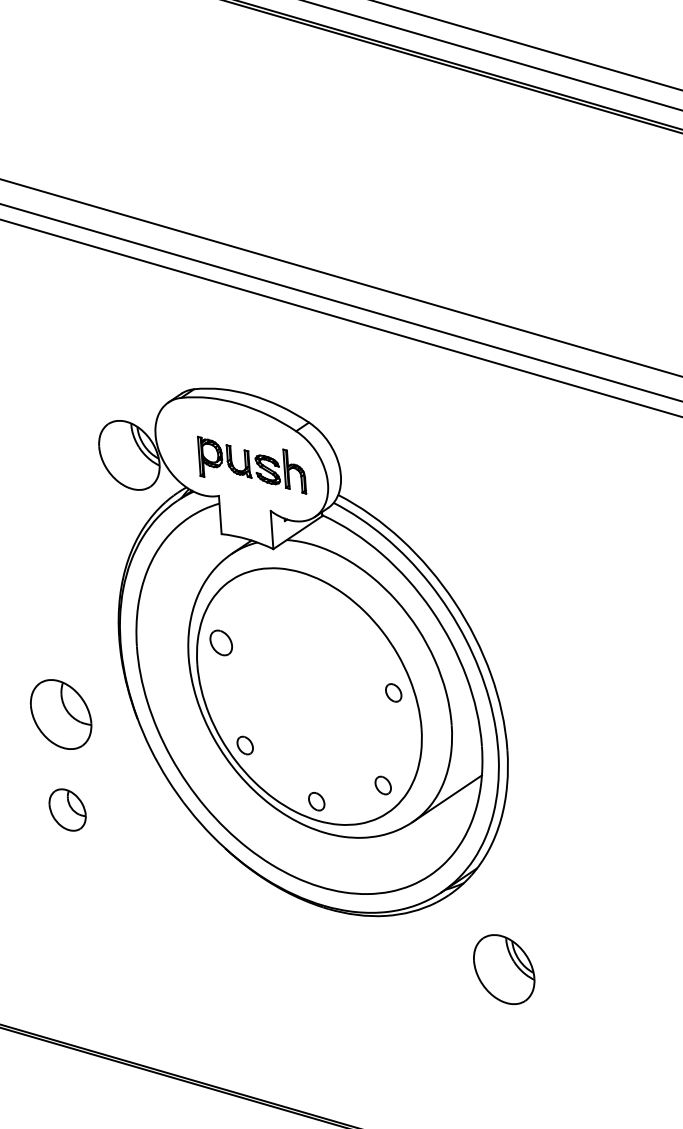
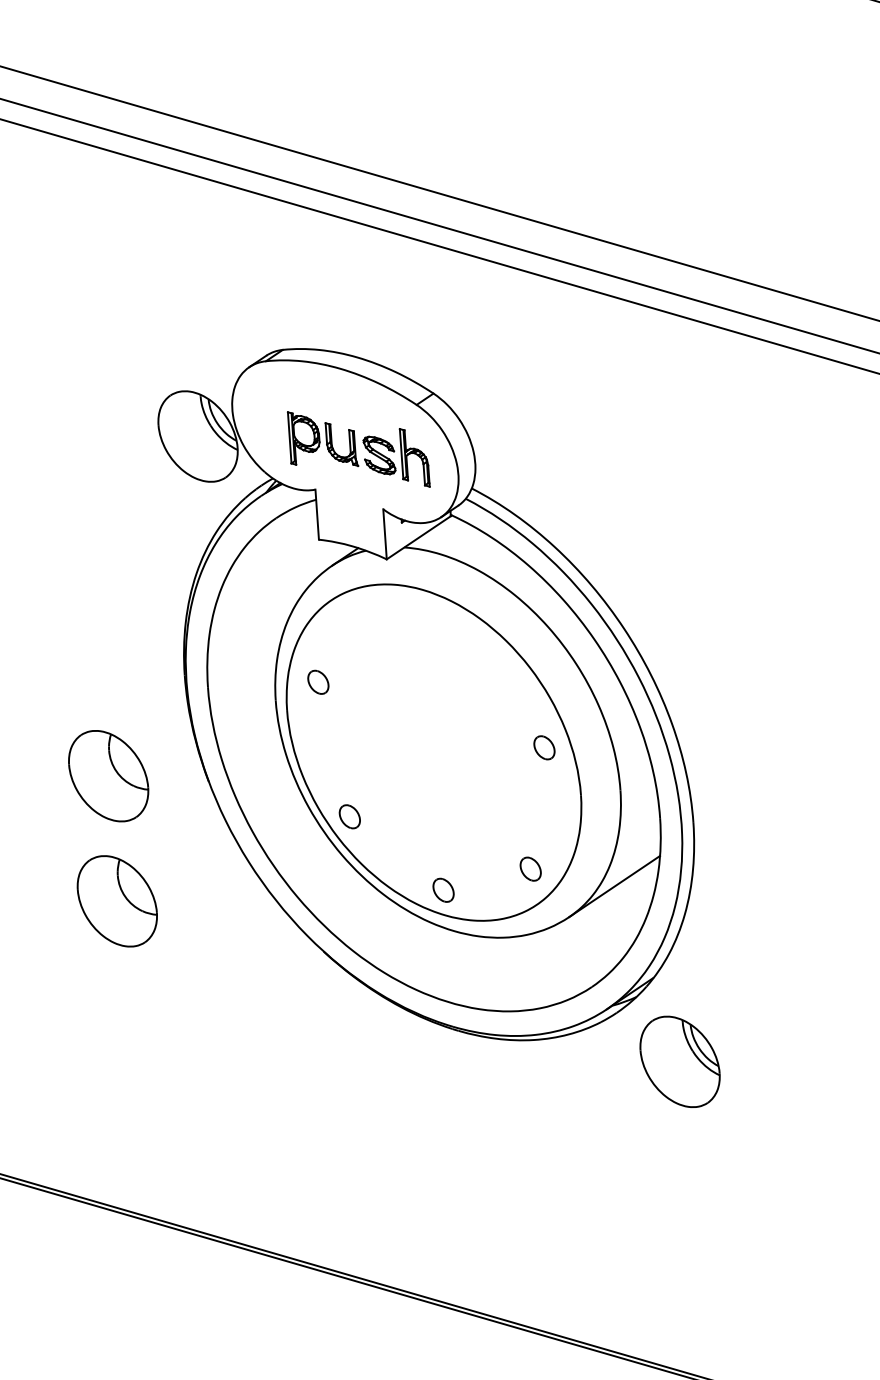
part: (220, 642) -> (317, 681), size x0.71
part: (67, 809) -> (116, 900), size x1.67
part: (504, 969) -> (680, 1061), moved

